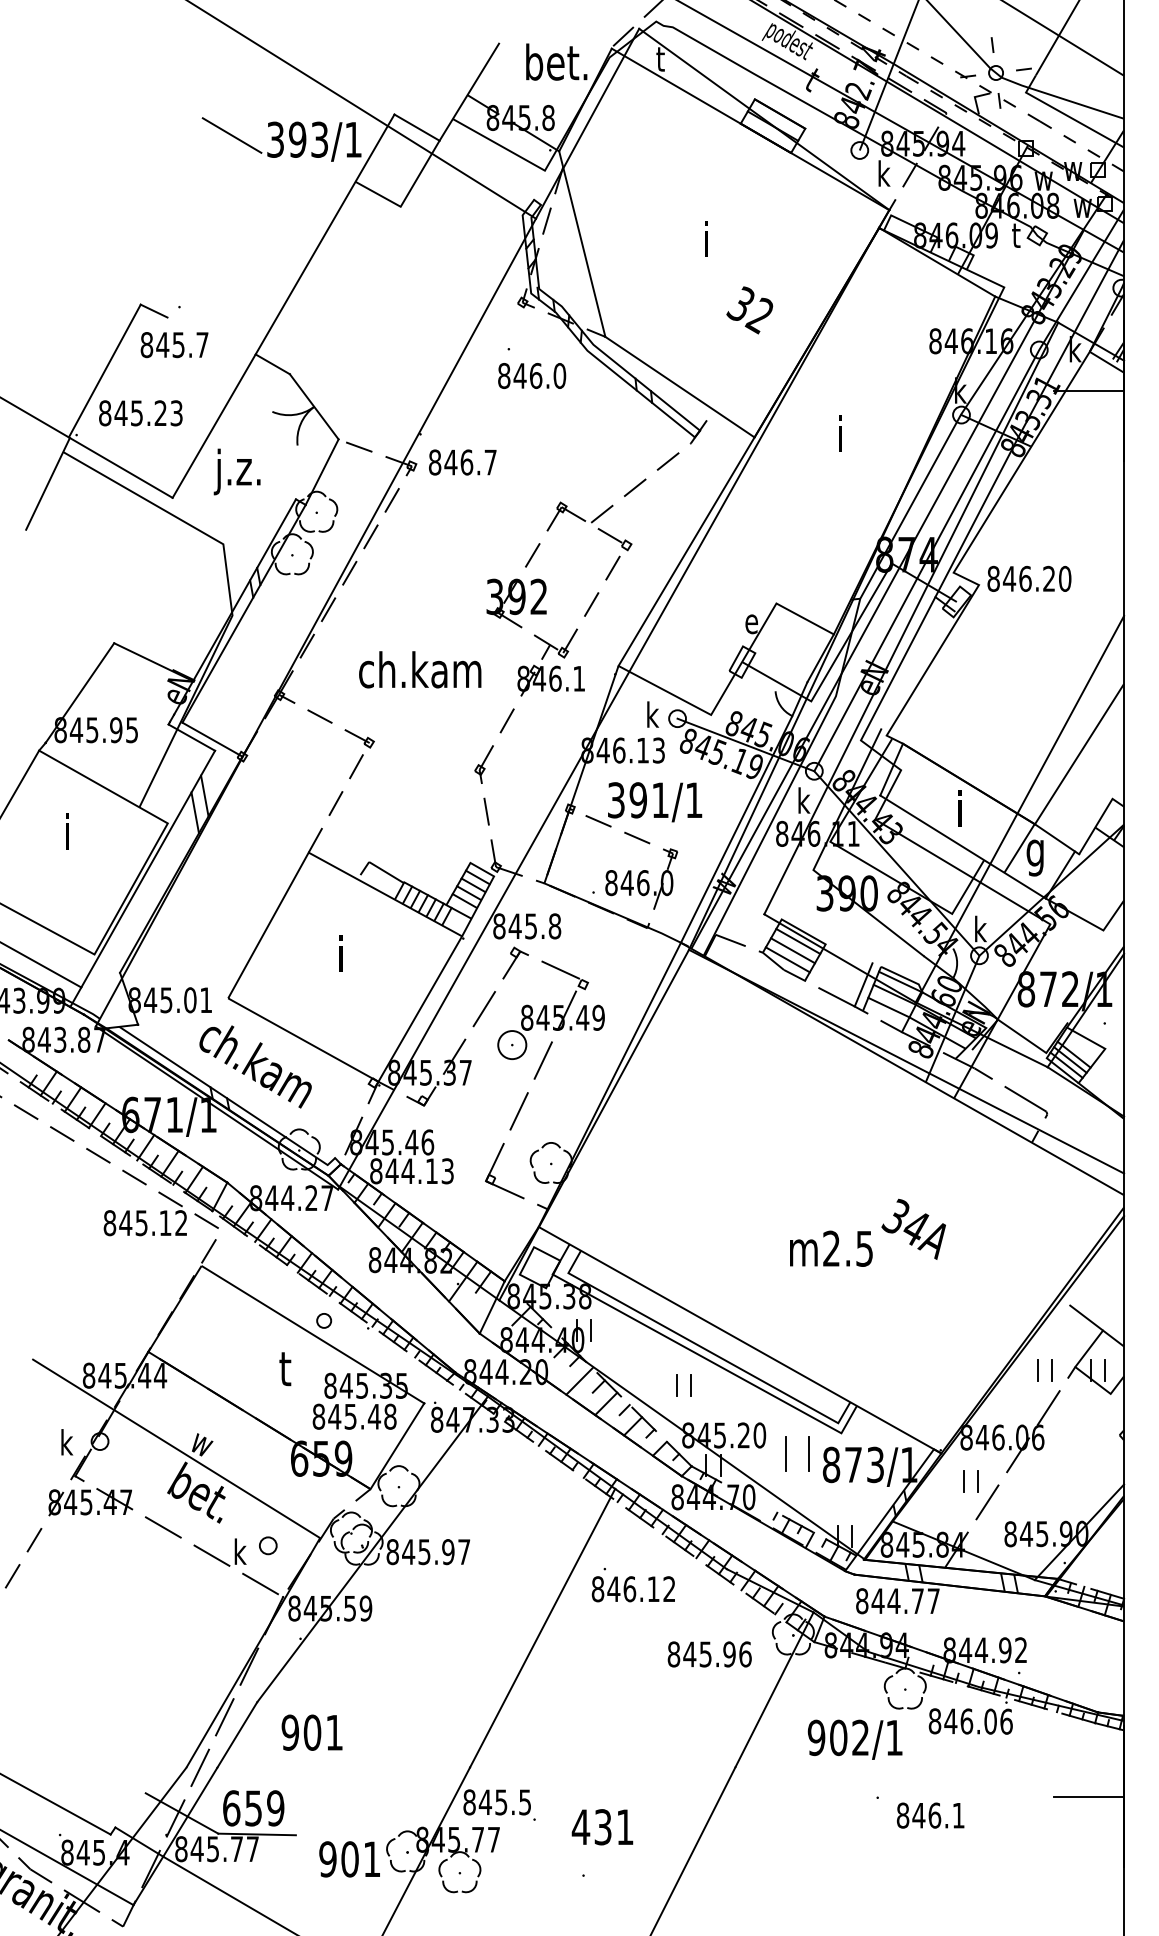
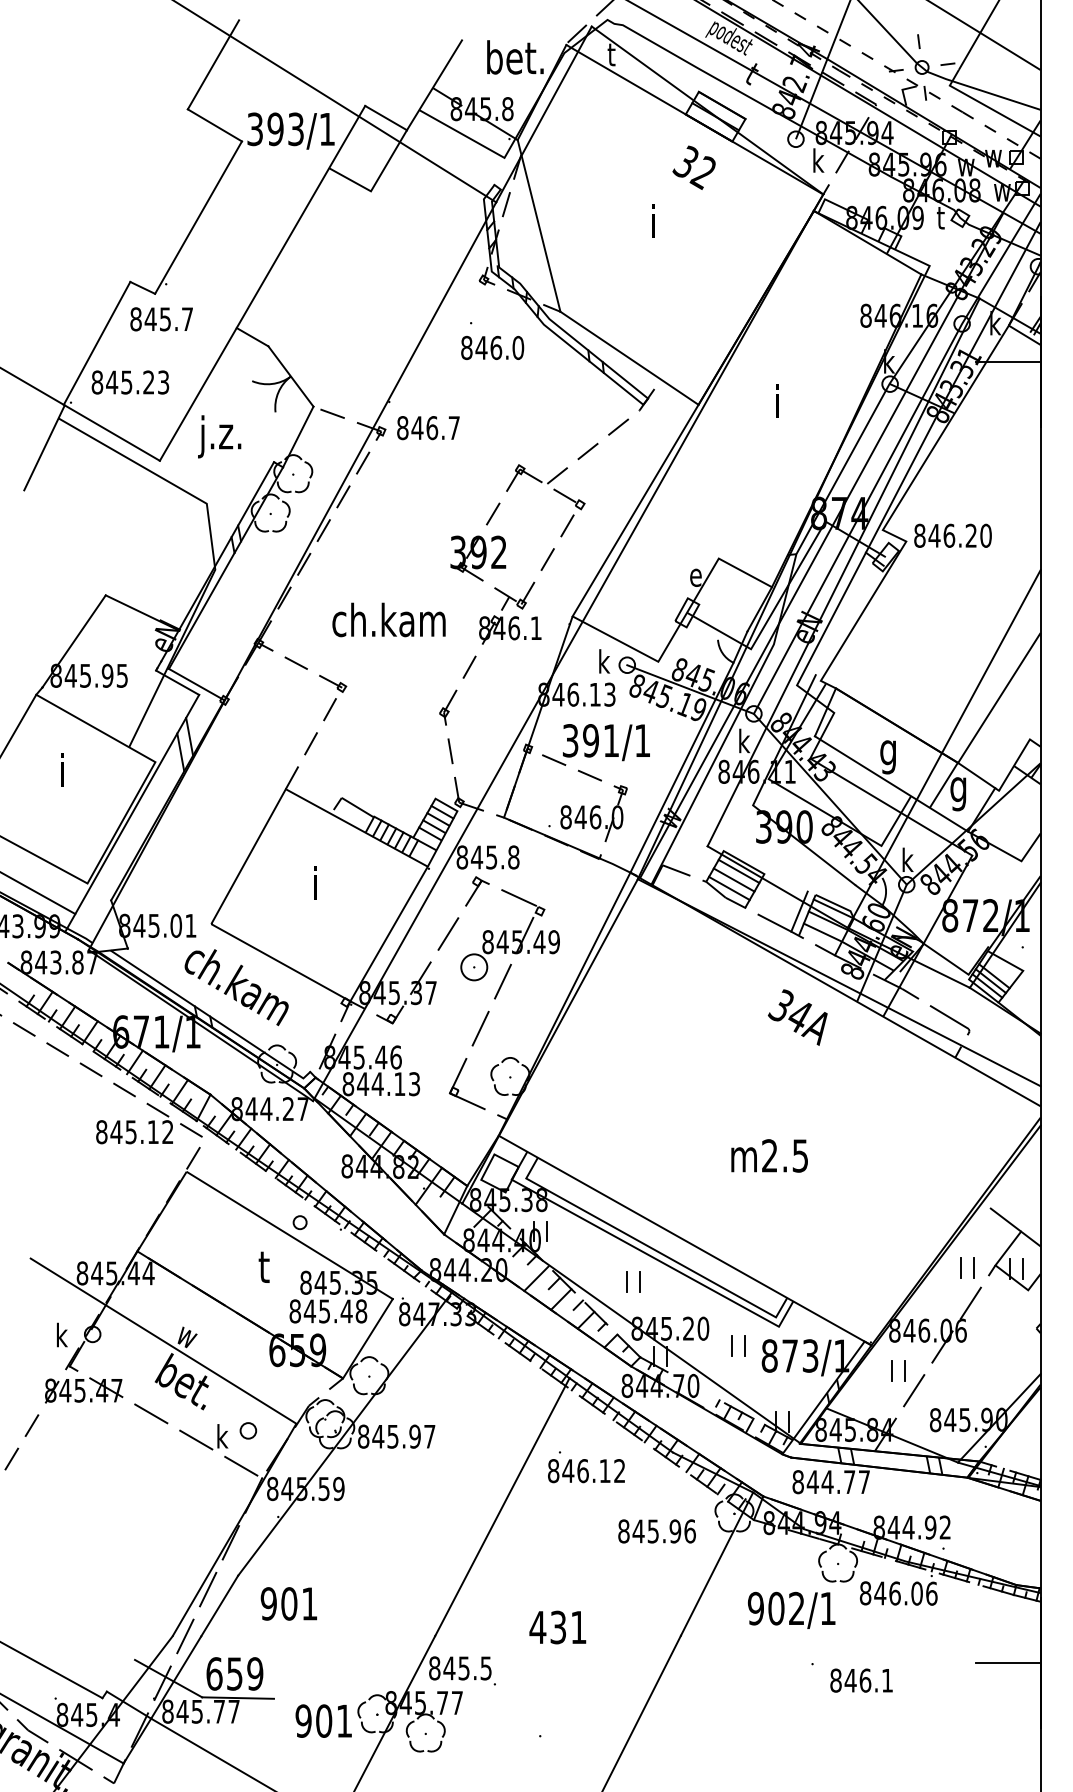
line: (230, 70) -> (213, 65), added
line: (214, 234) -> (198, 216), added
text: (749, 310) -> (693, 167), moved
text: (958, 813) -> (887, 752), i -> g
text: (913, 1228) -> (797, 1016), moved
part: (796, 1454) -> (737, 1346), size x0.62
text: (602, 1827) -> (557, 1627), moved

